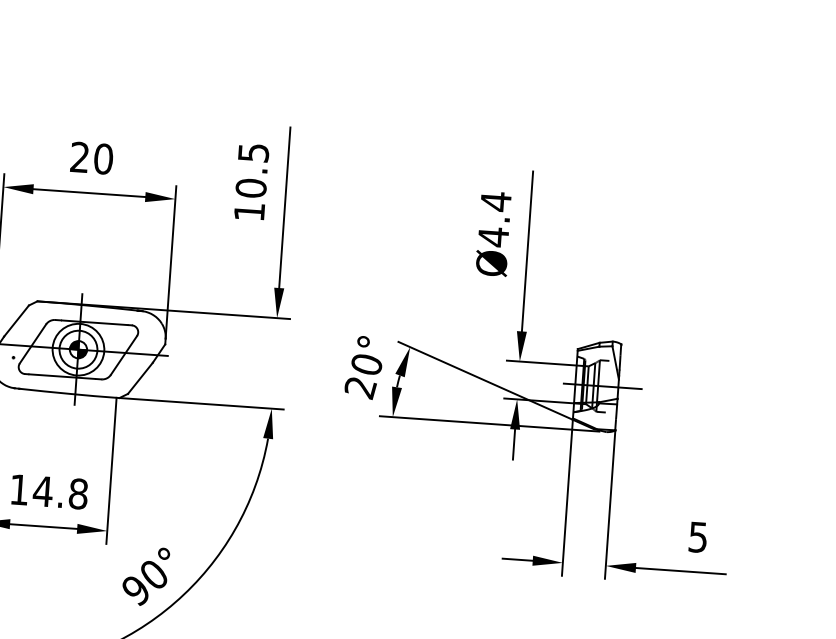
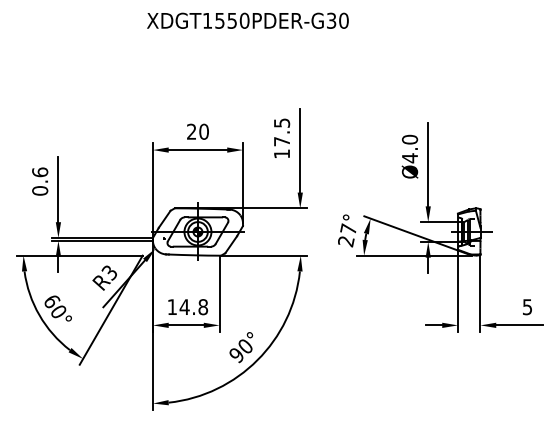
text: (252, 188) -> (282, 141), 10.5 -> 17.5
text: (495, 201) -> (409, 139), Ø4.4 -> Ø4.0
text: (366, 363) -> (348, 228), 20° -> 27°

